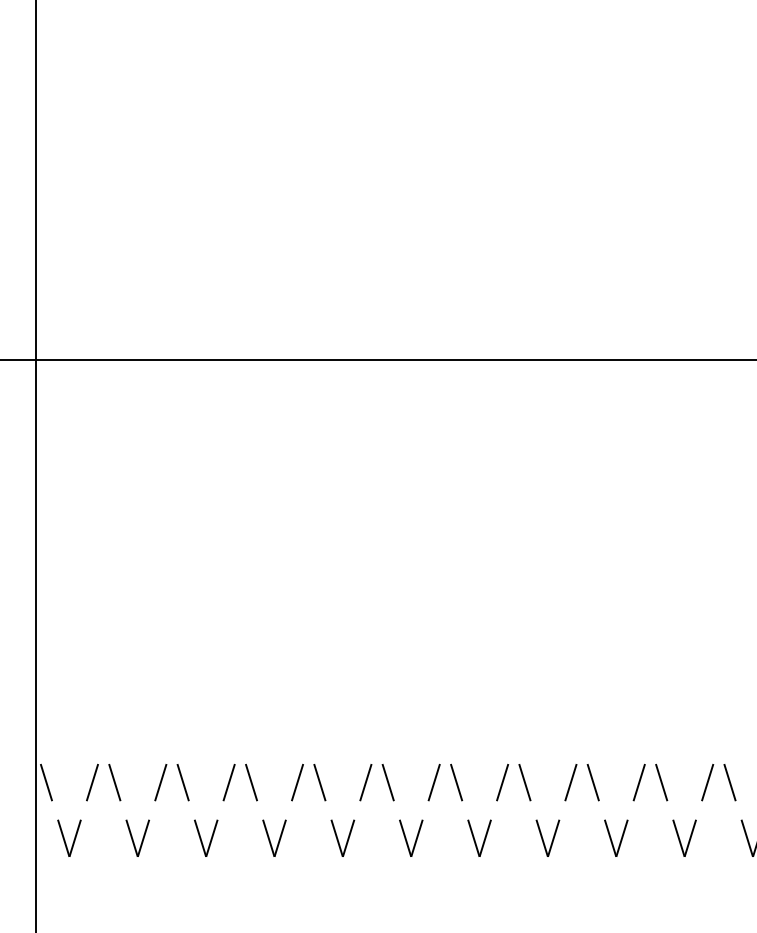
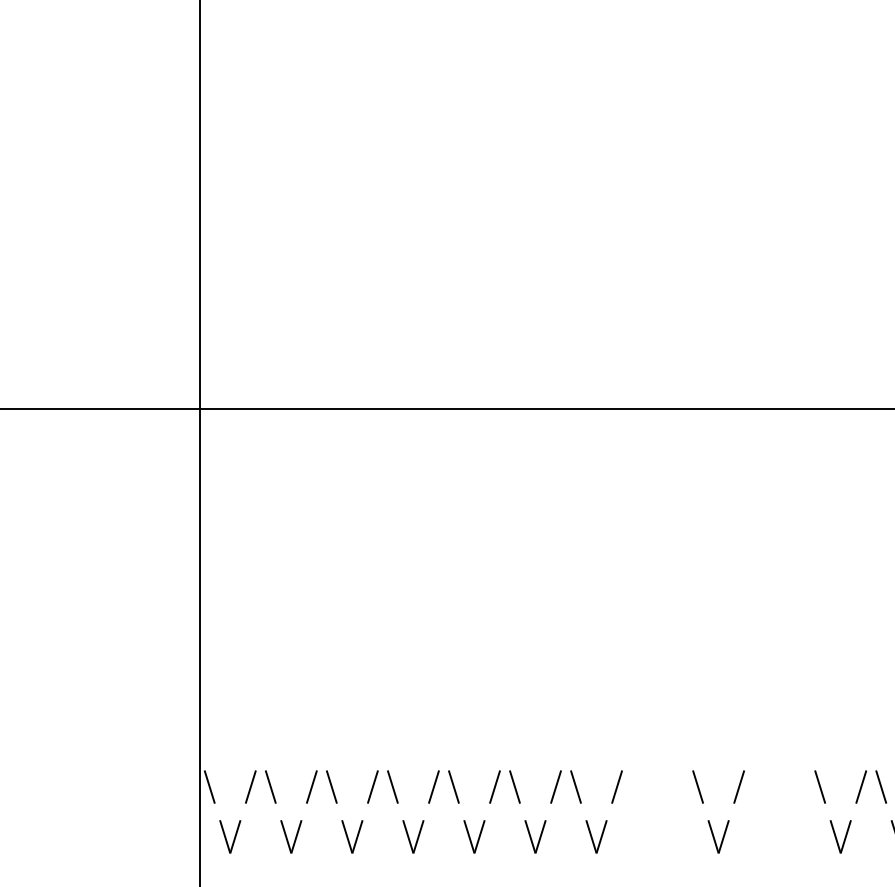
part: (537, 820) -> (648, 820), removed
part: (674, 820) -> (770, 820), removed

